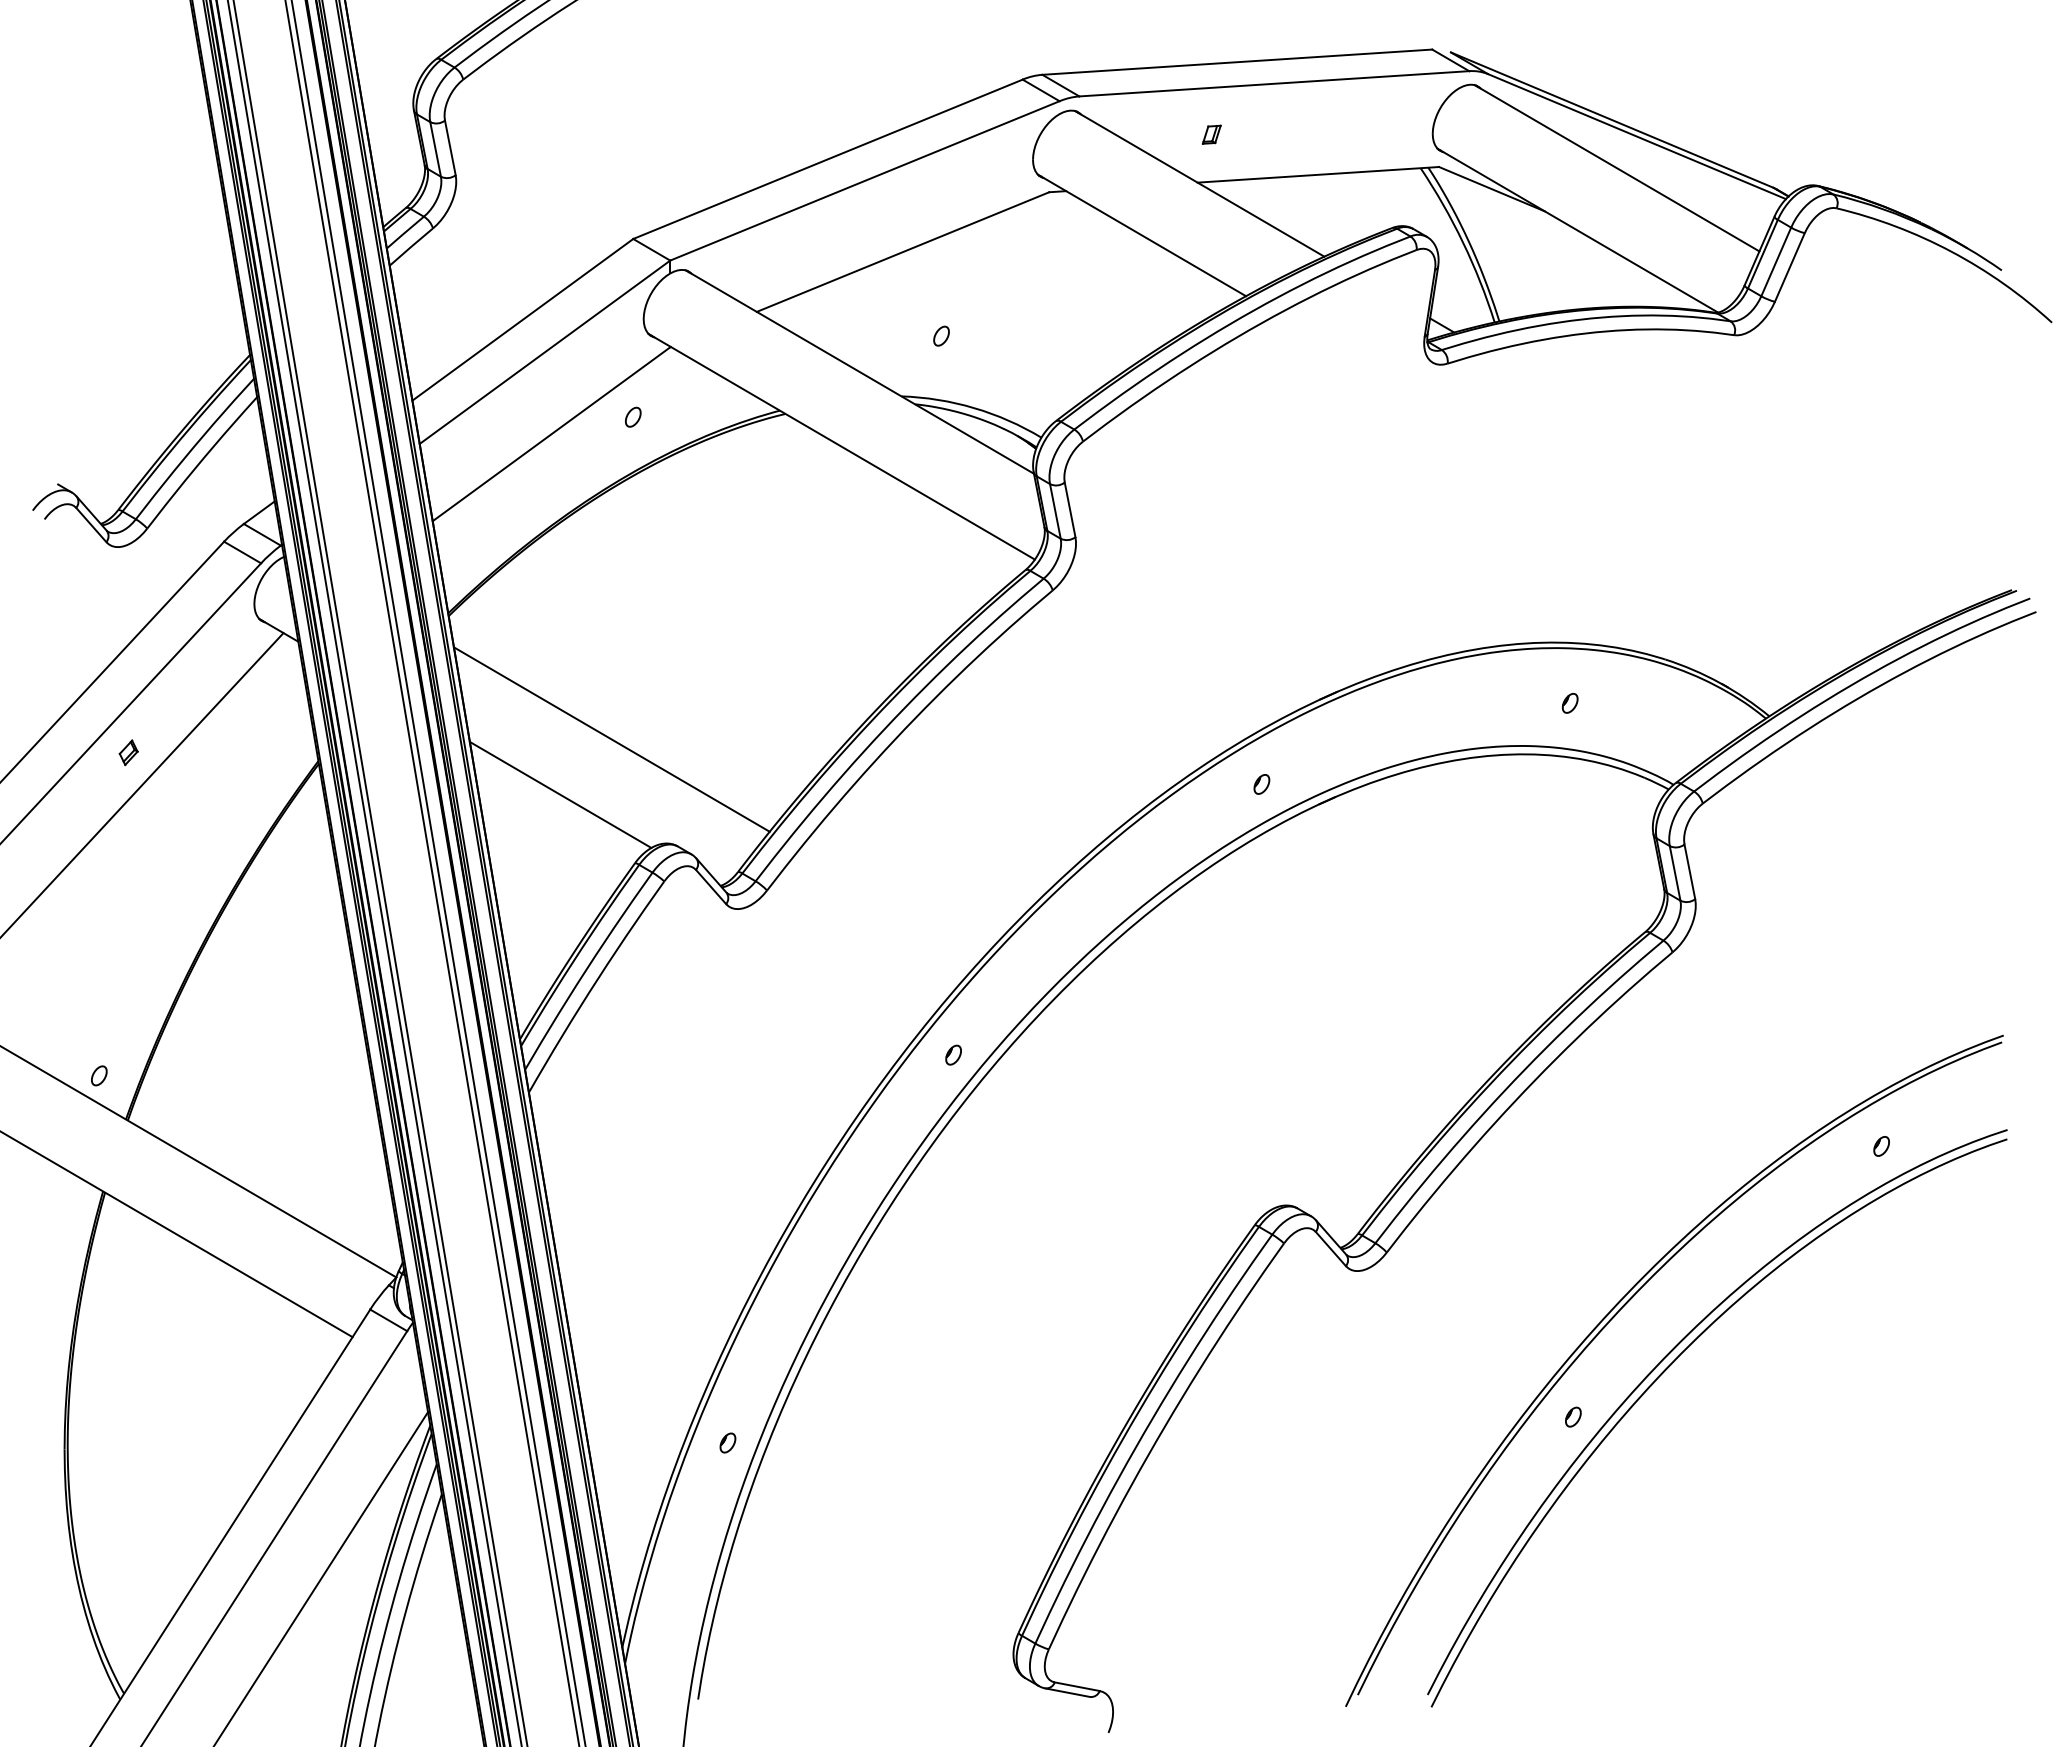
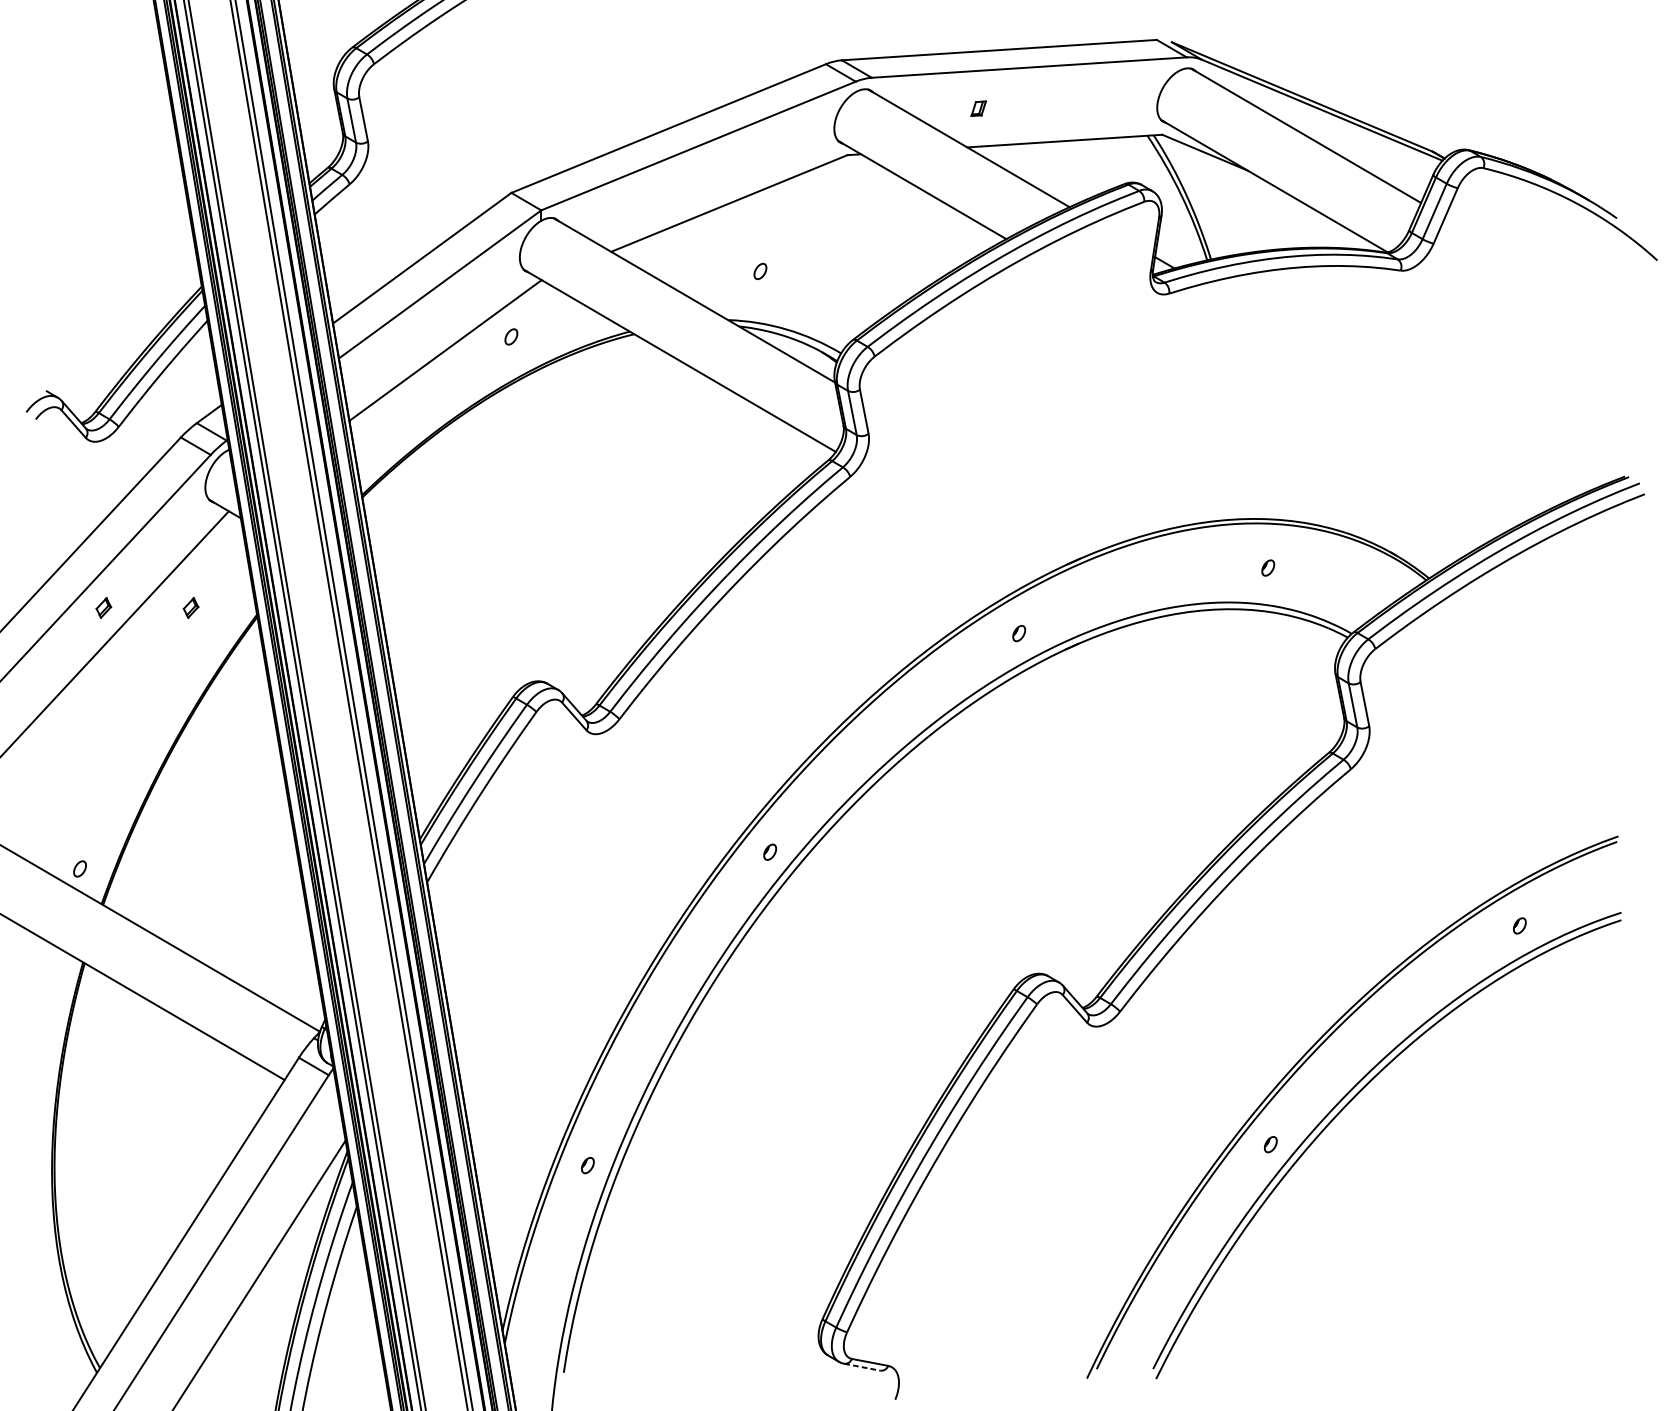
line: (611, 739) -> (493, 597), removed
part: (236, 752) -> (190, 607), added
line: (560, 794) -> (452, 641), removed
line: (1067, 1692) -> (862, 1367), solid -> dashed

